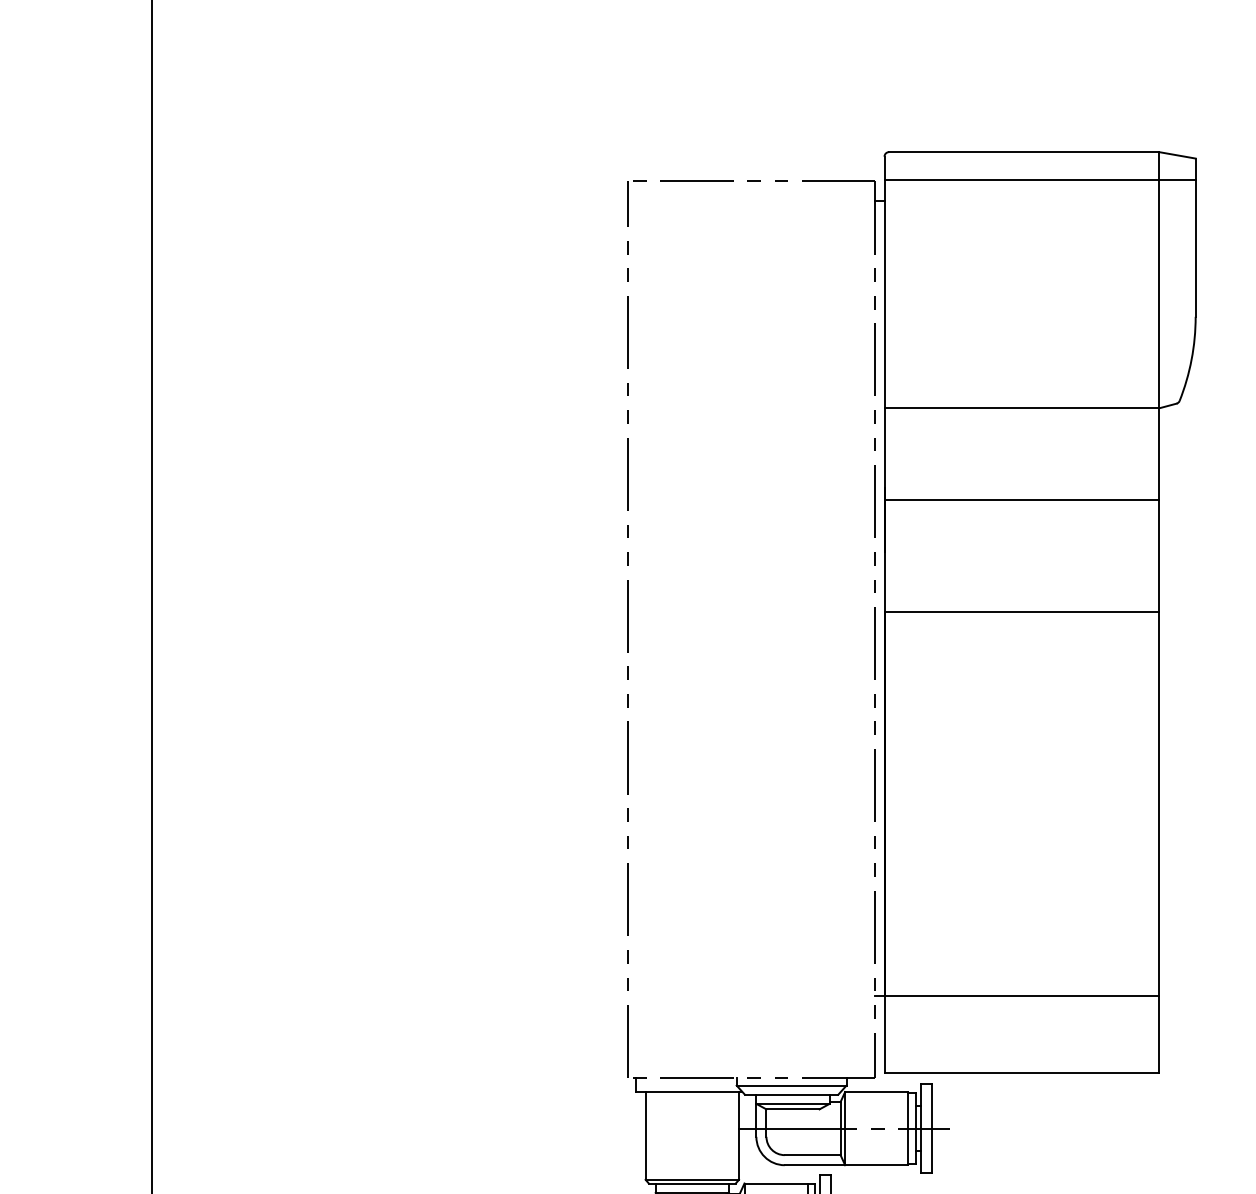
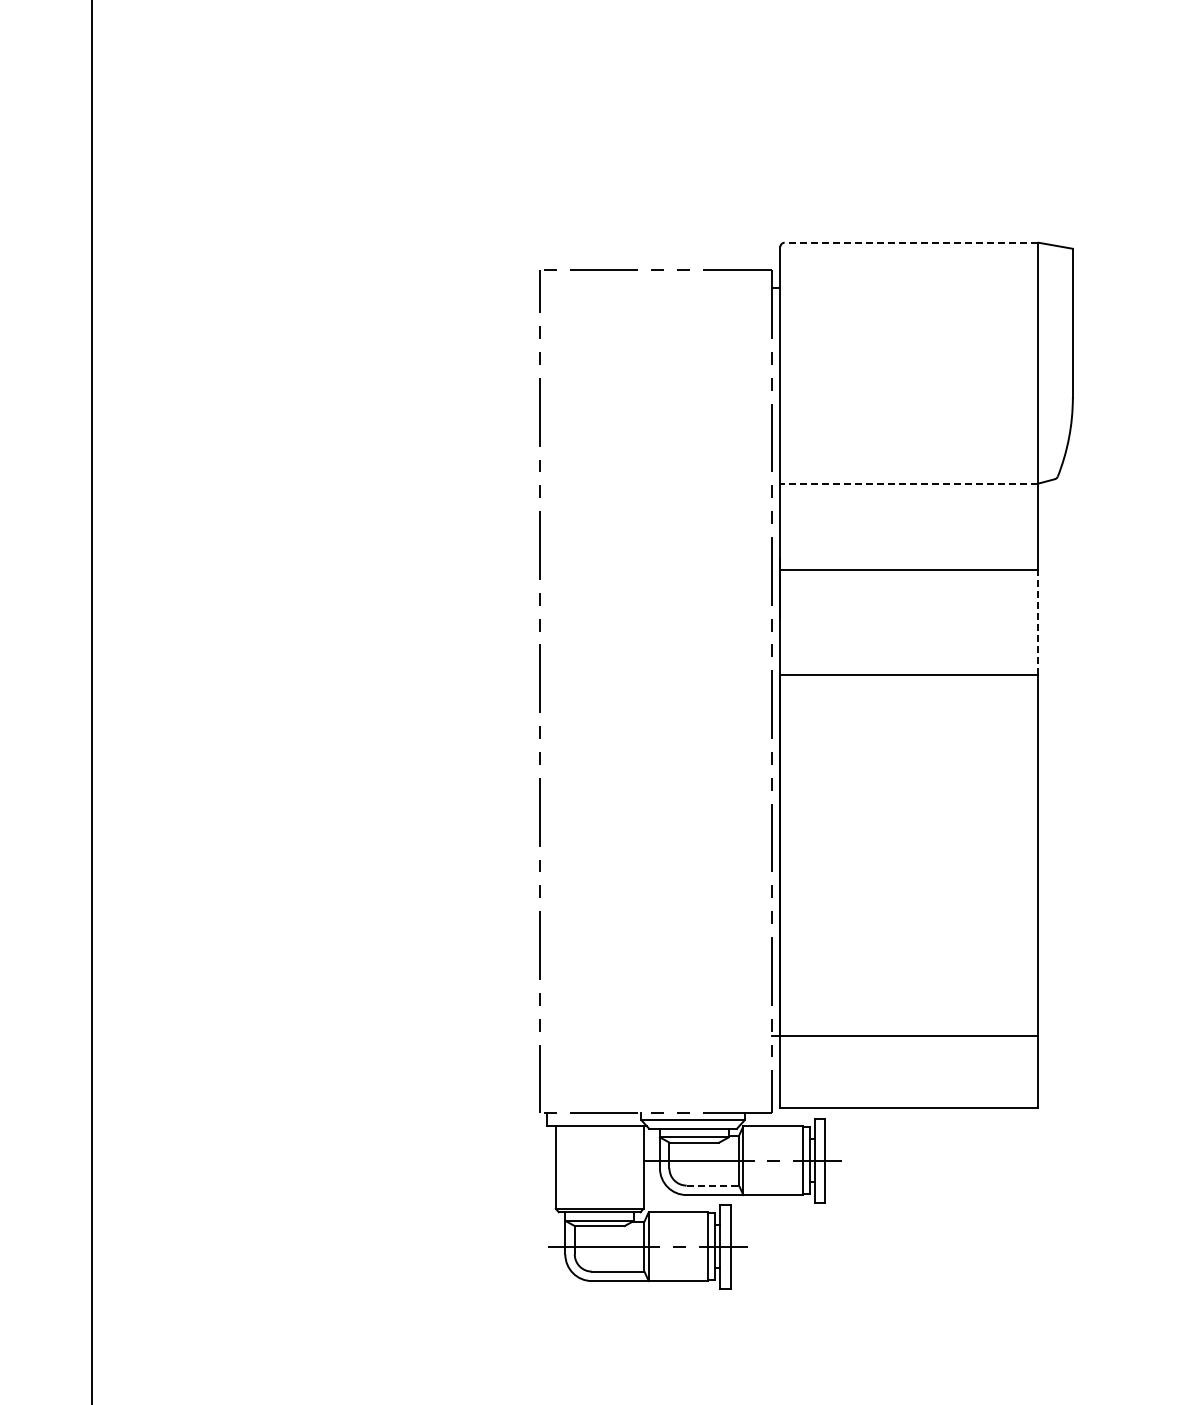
line: (1023, 151) -> (911, 242), solid -> dashed
line: (1039, 179) -> (926, 268), removed
line: (1020, 408) -> (908, 483), solid -> dashed
line: (1159, 555) -> (1038, 621), solid -> dashed
line: (813, 1155) -> (713, 1185), solid -> dashed

